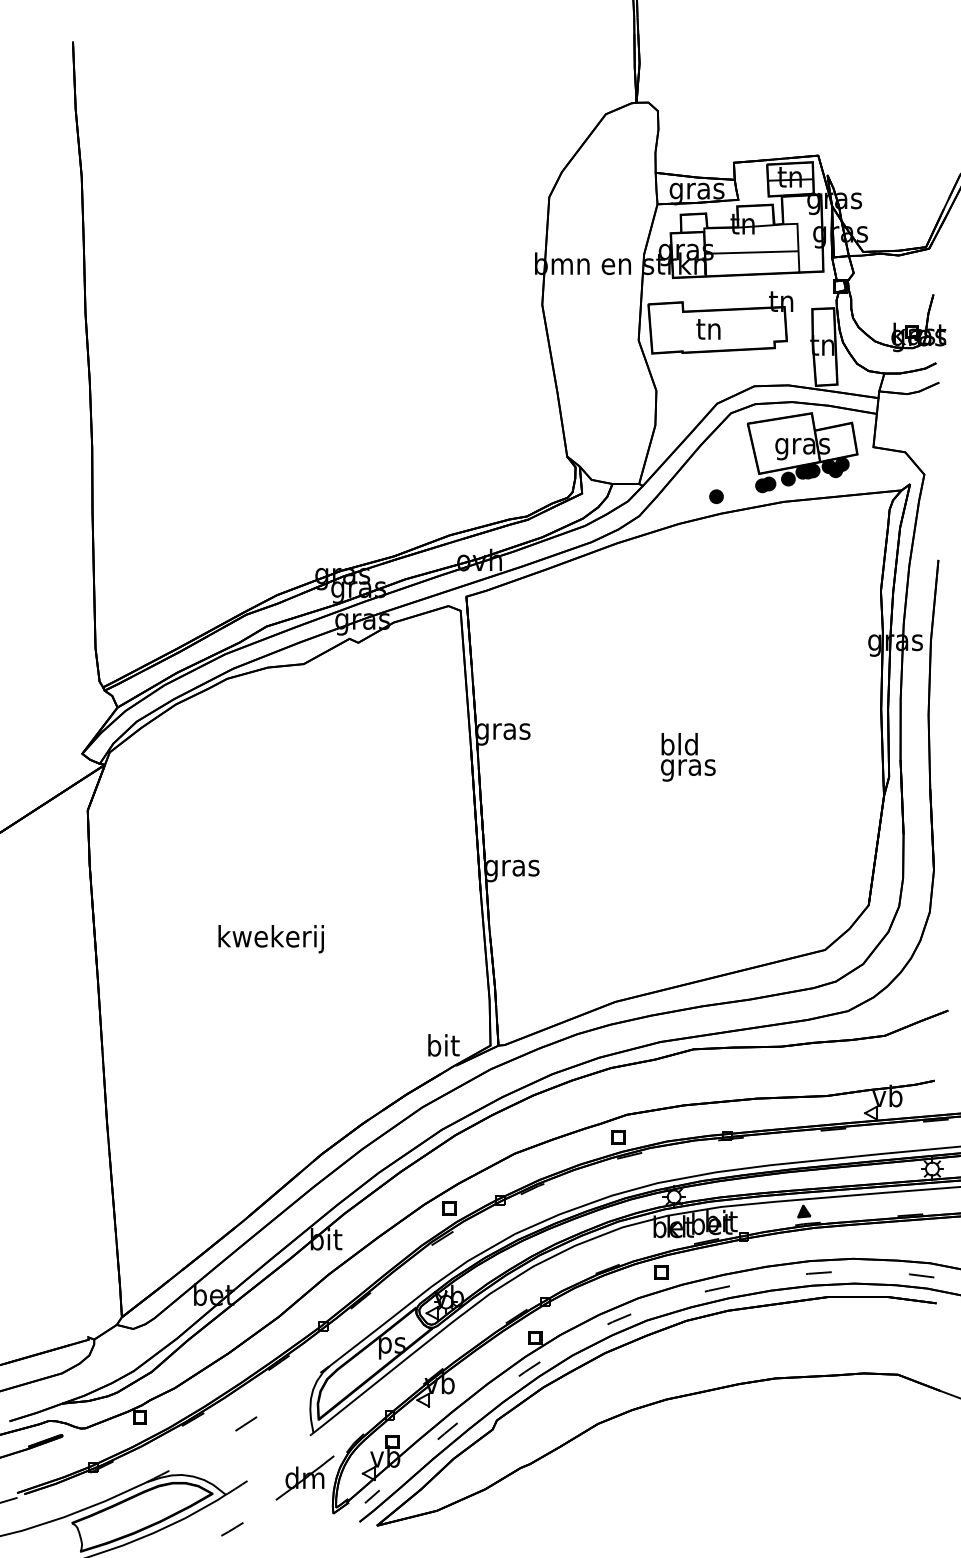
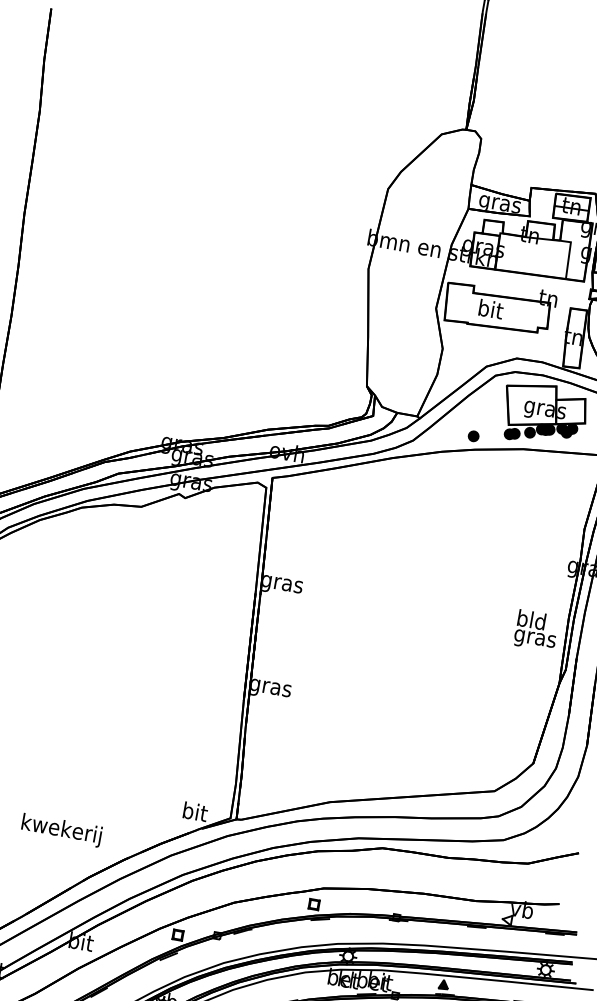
line: (751, 252) -> (532, 257), removed
text: (709, 328) -> (490, 309), tn -> bit
text: (688, 757) -> (536, 630), moved
text: (270, 939) -> (61, 830), moved

